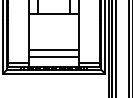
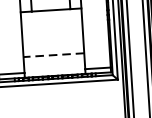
line: (54, 50) -> (54, 55), solid -> dashed
line: (53, 56) -> (53, 62), removed

